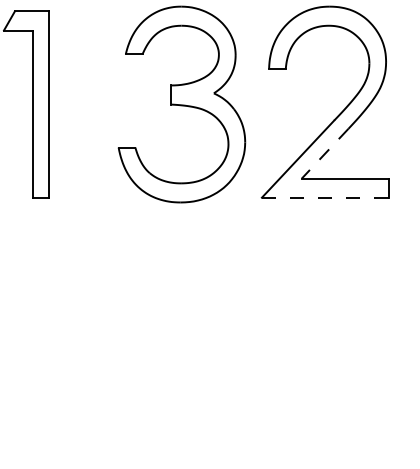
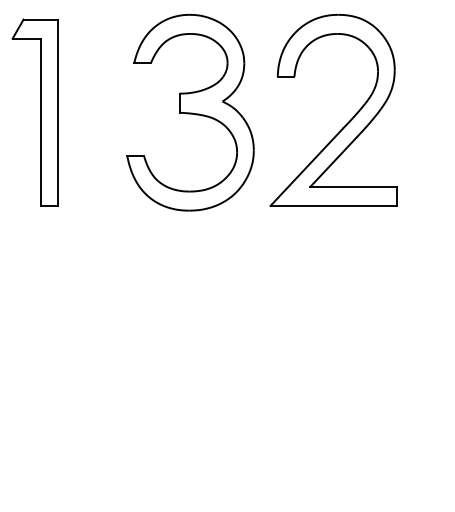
line: (324, 154) -> (333, 162), dashed -> solid
line: (324, 197) -> (333, 205), dashed -> solid

